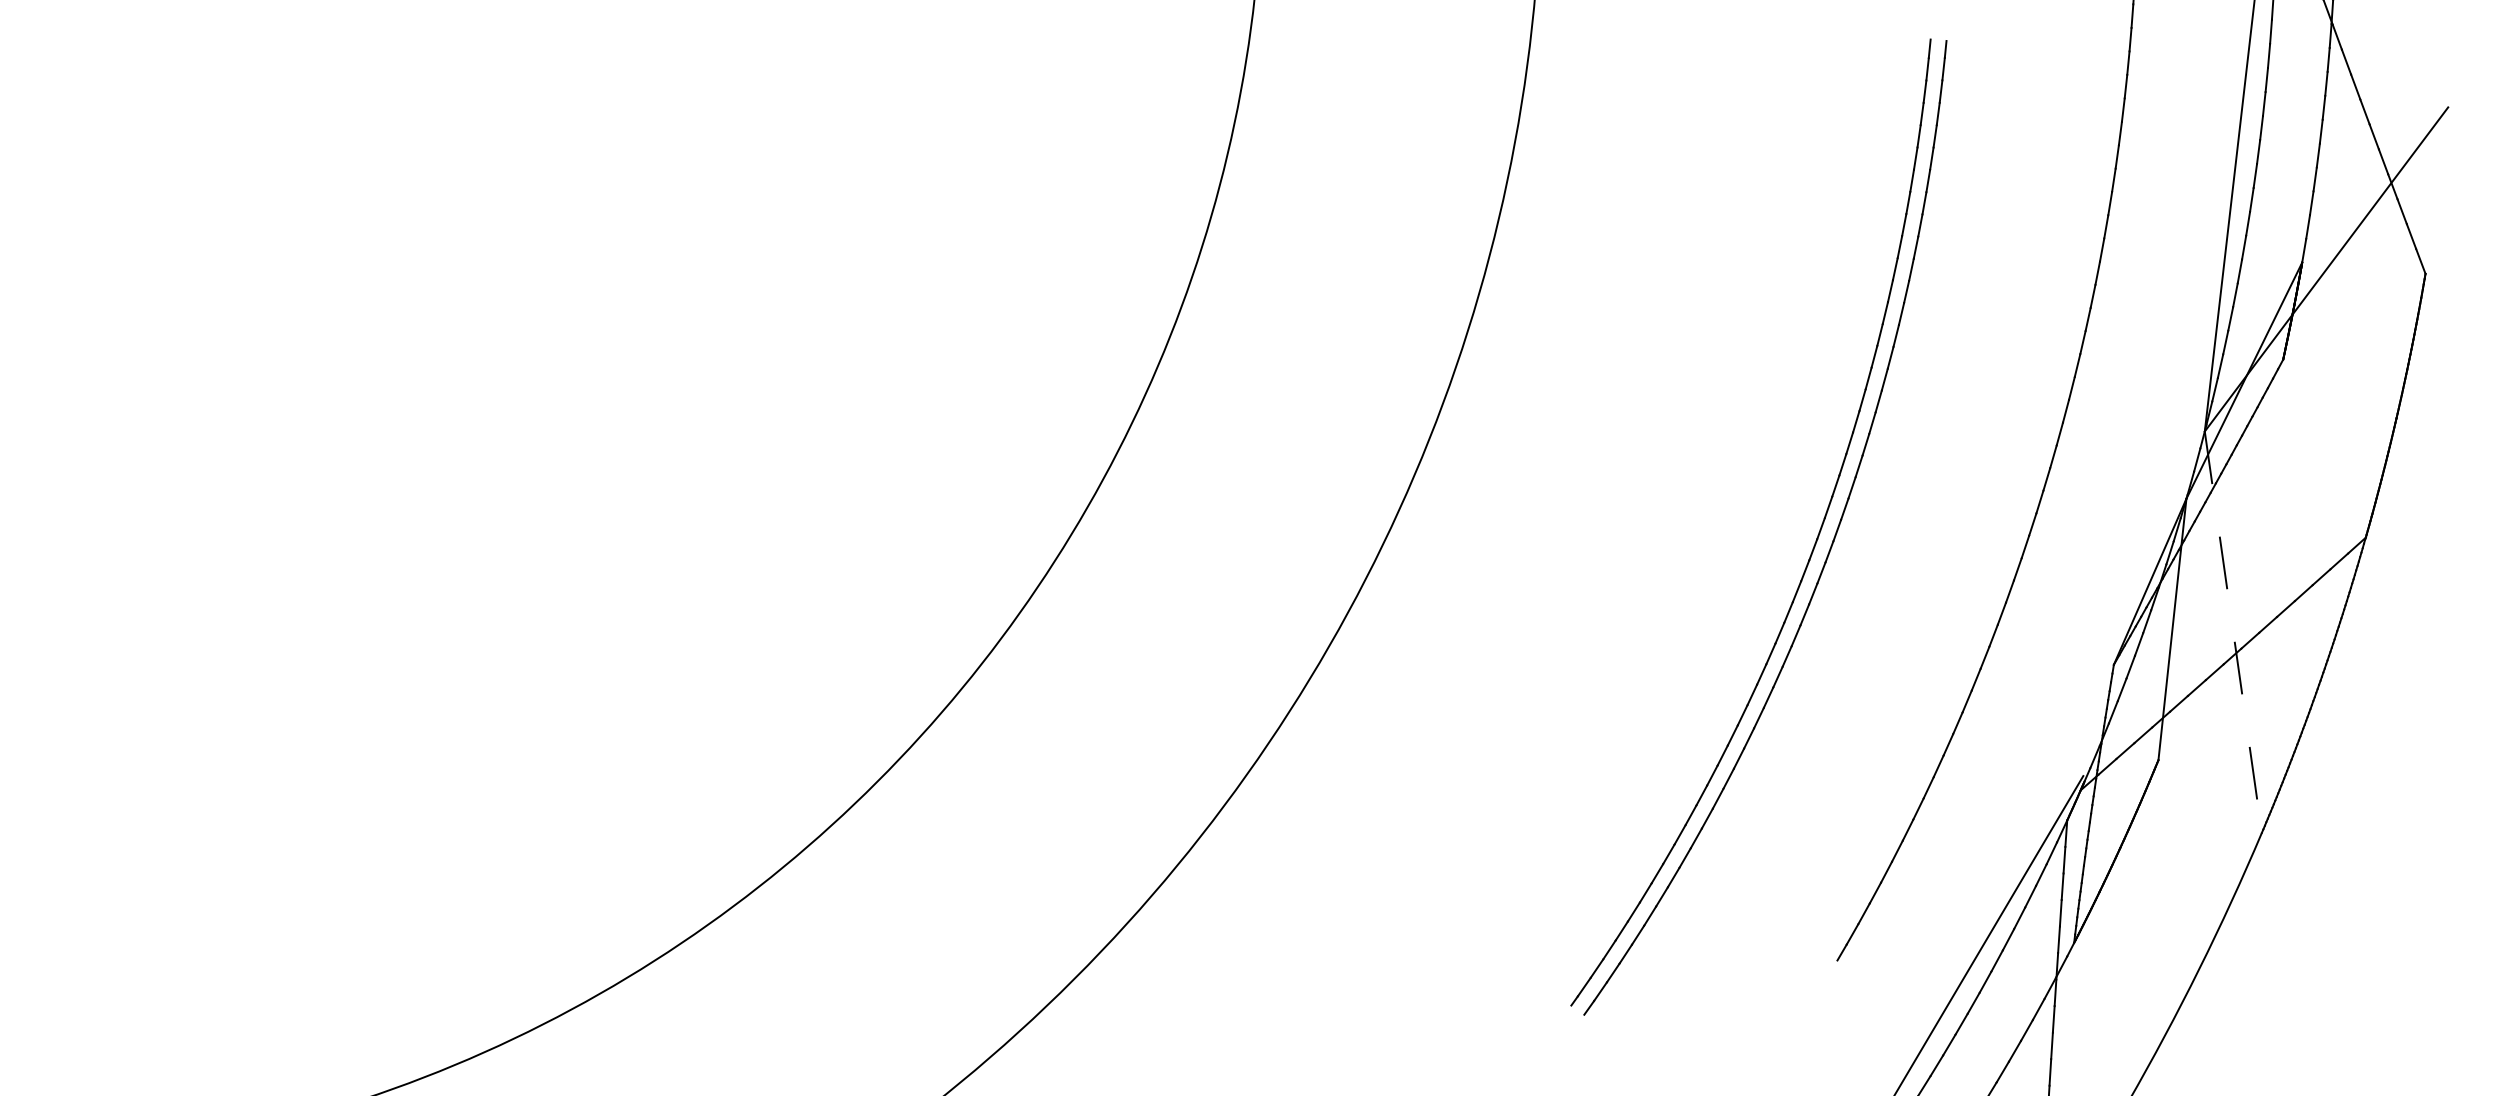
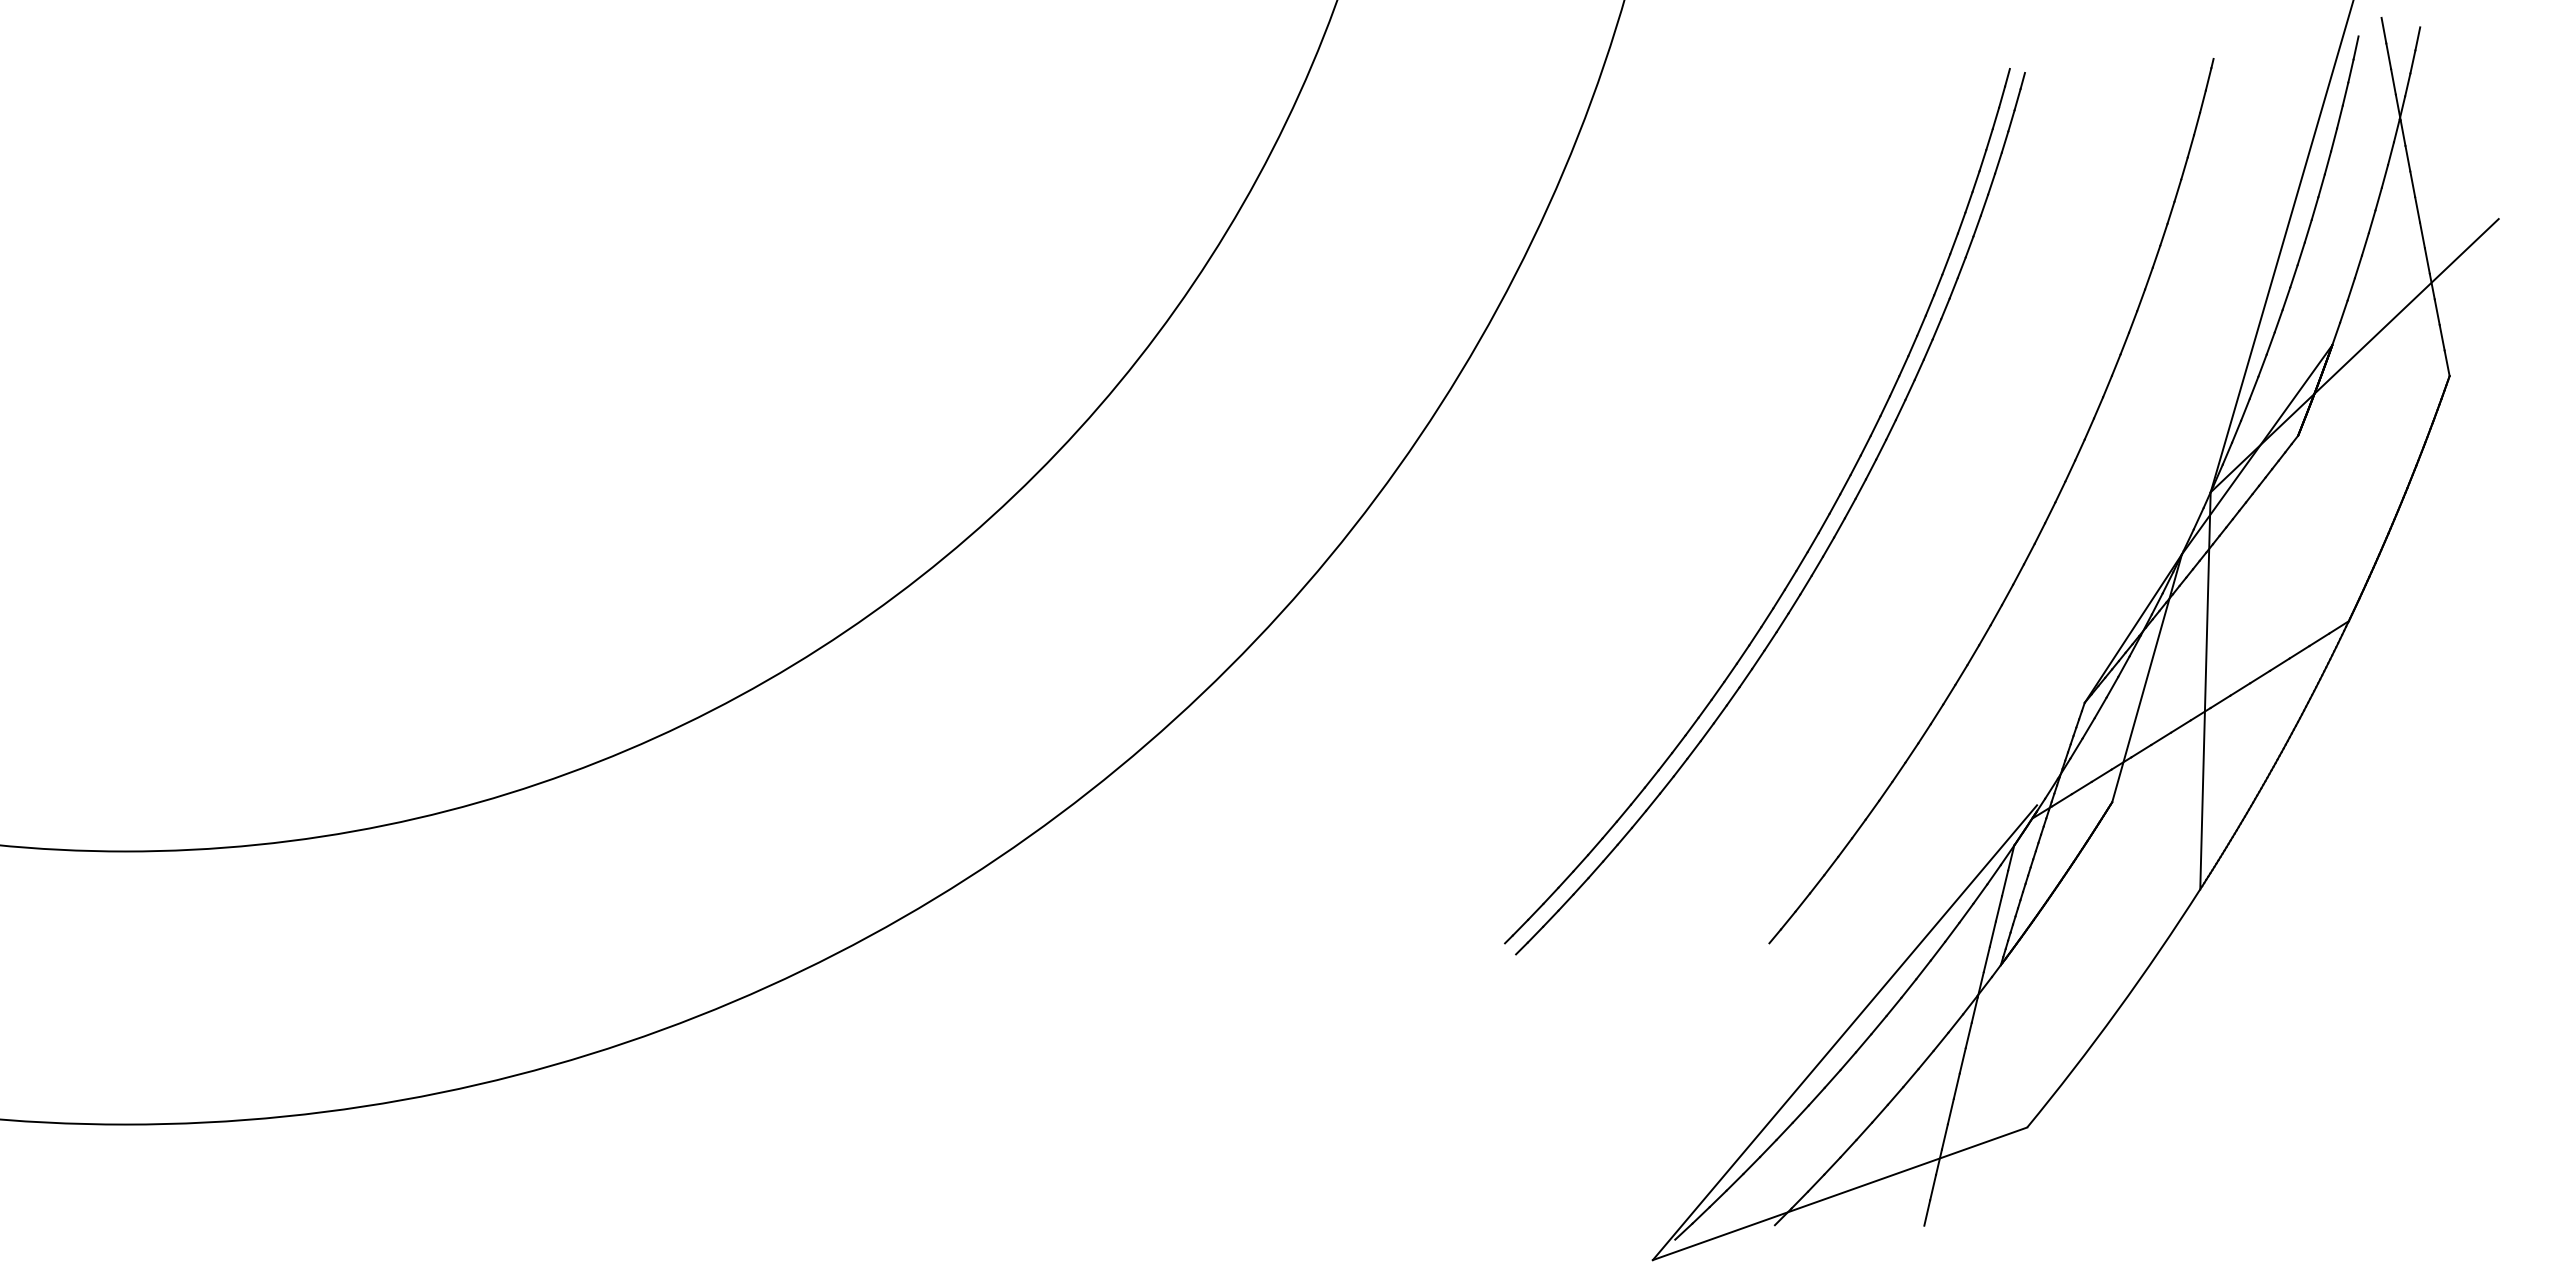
line: (2233, 631) -> (2205, 690), dashed -> solid

